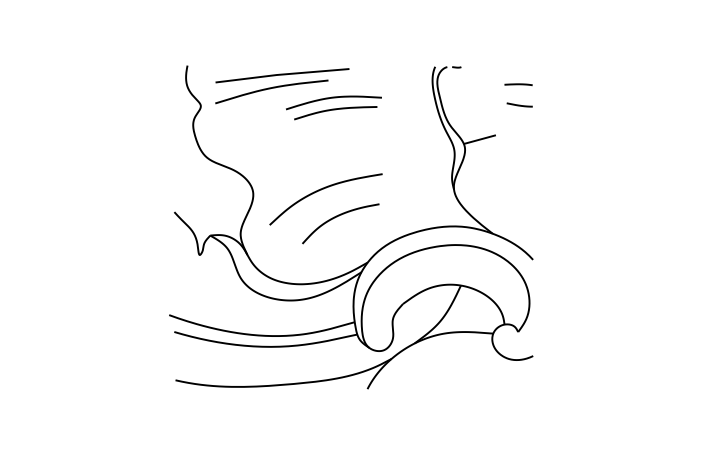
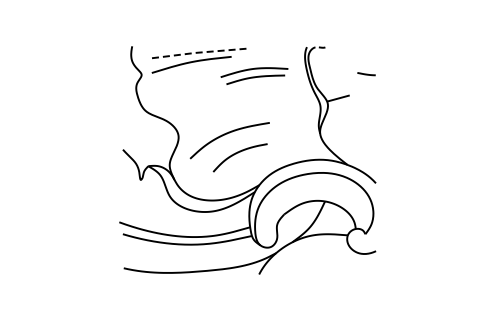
line: (282, 74) -> (199, 52), solid -> dashed
line: (518, 84) -> (365, 59), removed
part: (333, 106) -> (254, 75), moved

